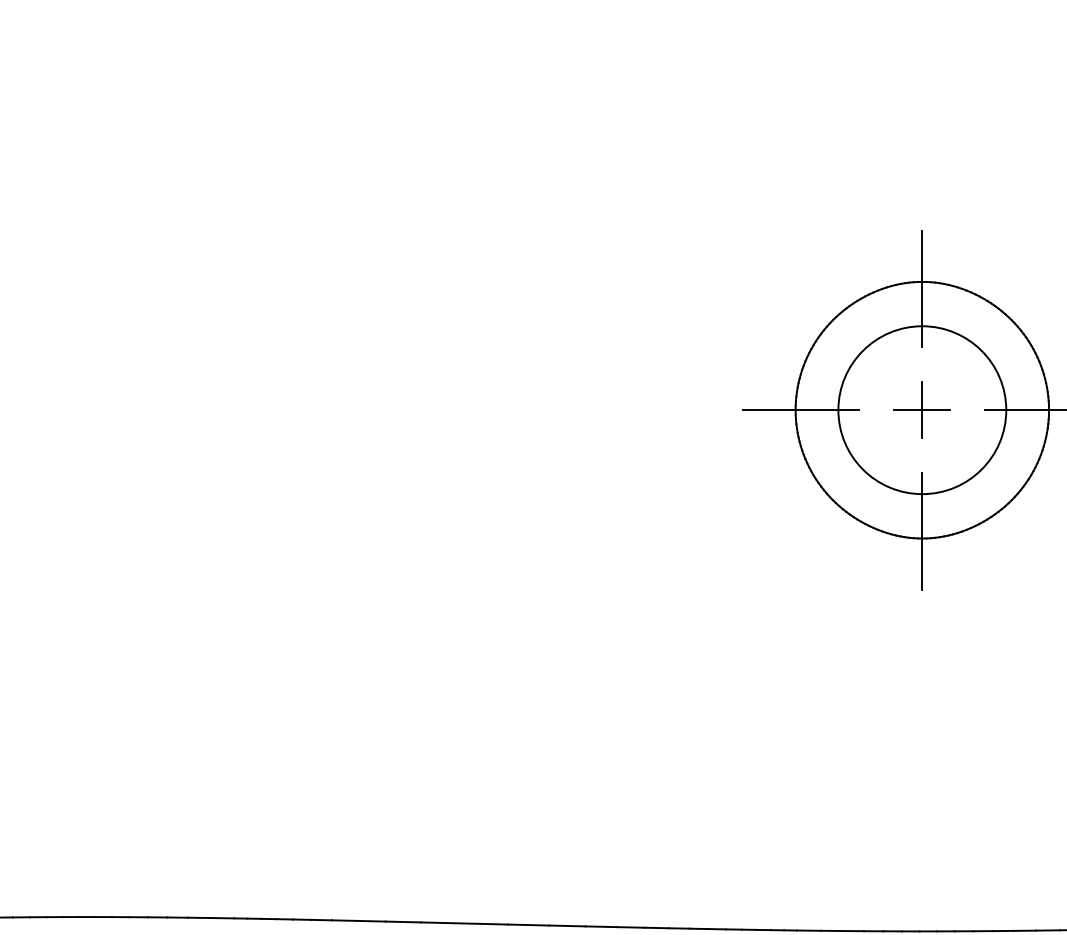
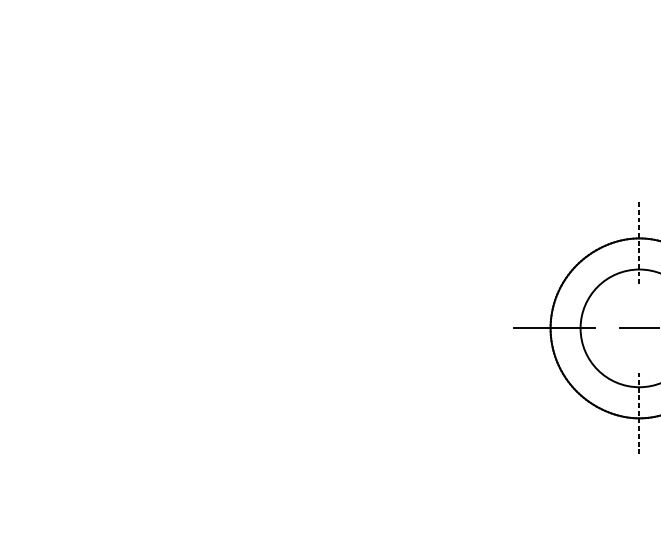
line: (922, 288) -> (639, 243), solid -> dashed
line: (922, 410) -> (639, 328), removed
line: (922, 531) -> (639, 413), solid -> dashed

